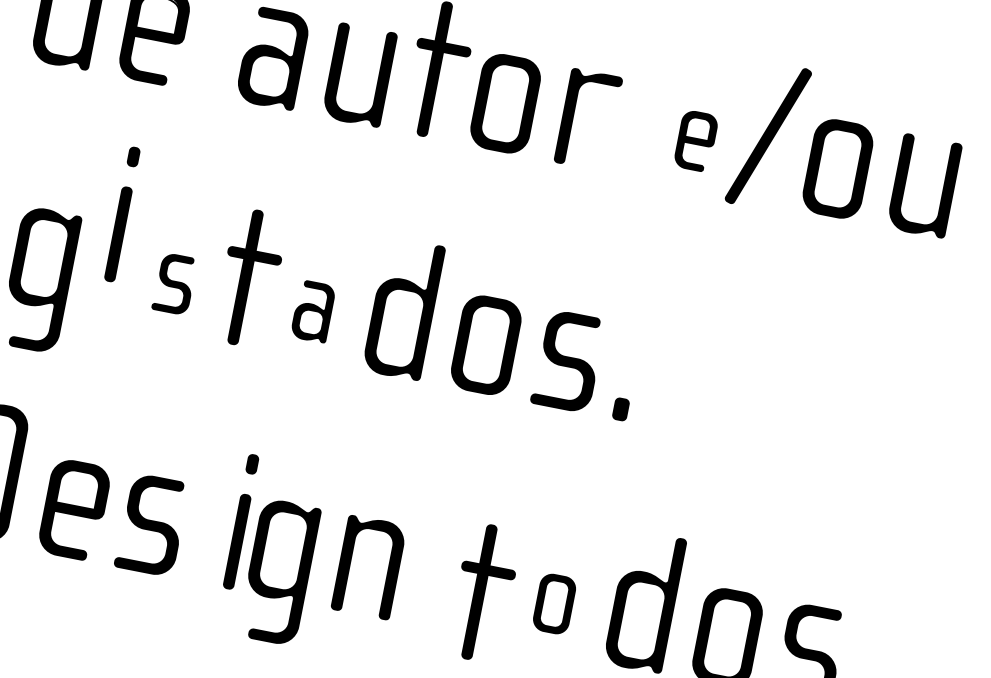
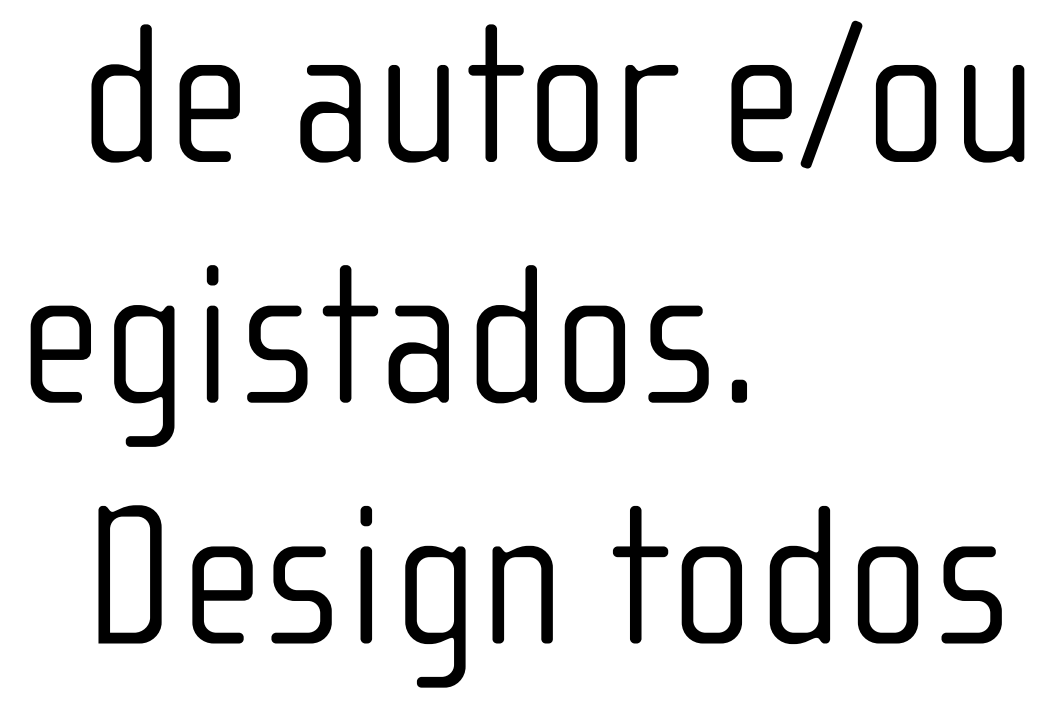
part: (696, 141) -> (761, 113), size x1.67
part: (122, 214) -> (212, 333), moved
part: (174, 283) -> (277, 353), size x1.67
part: (313, 311) -> (418, 354), size x1.67
part: (240, 521) -> (365, 574), moved
part: (484, 592) -> (640, 574), moved
part: (554, 603) -> (711, 594), size x1.67

